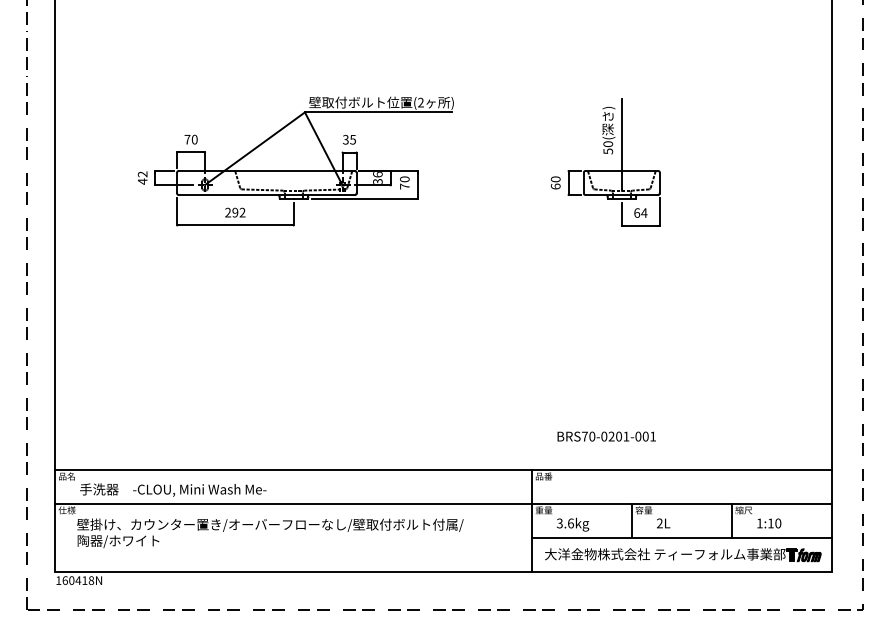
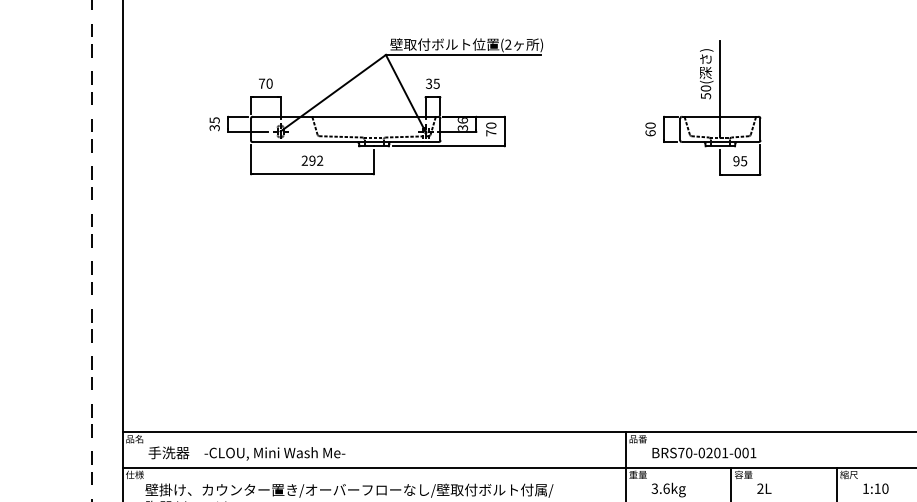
text: (142, 177) -> (214, 123), 42 -> 35
text: (640, 212) -> (740, 160), 64 -> 95
text: (606, 436) -> (704, 452), moved

